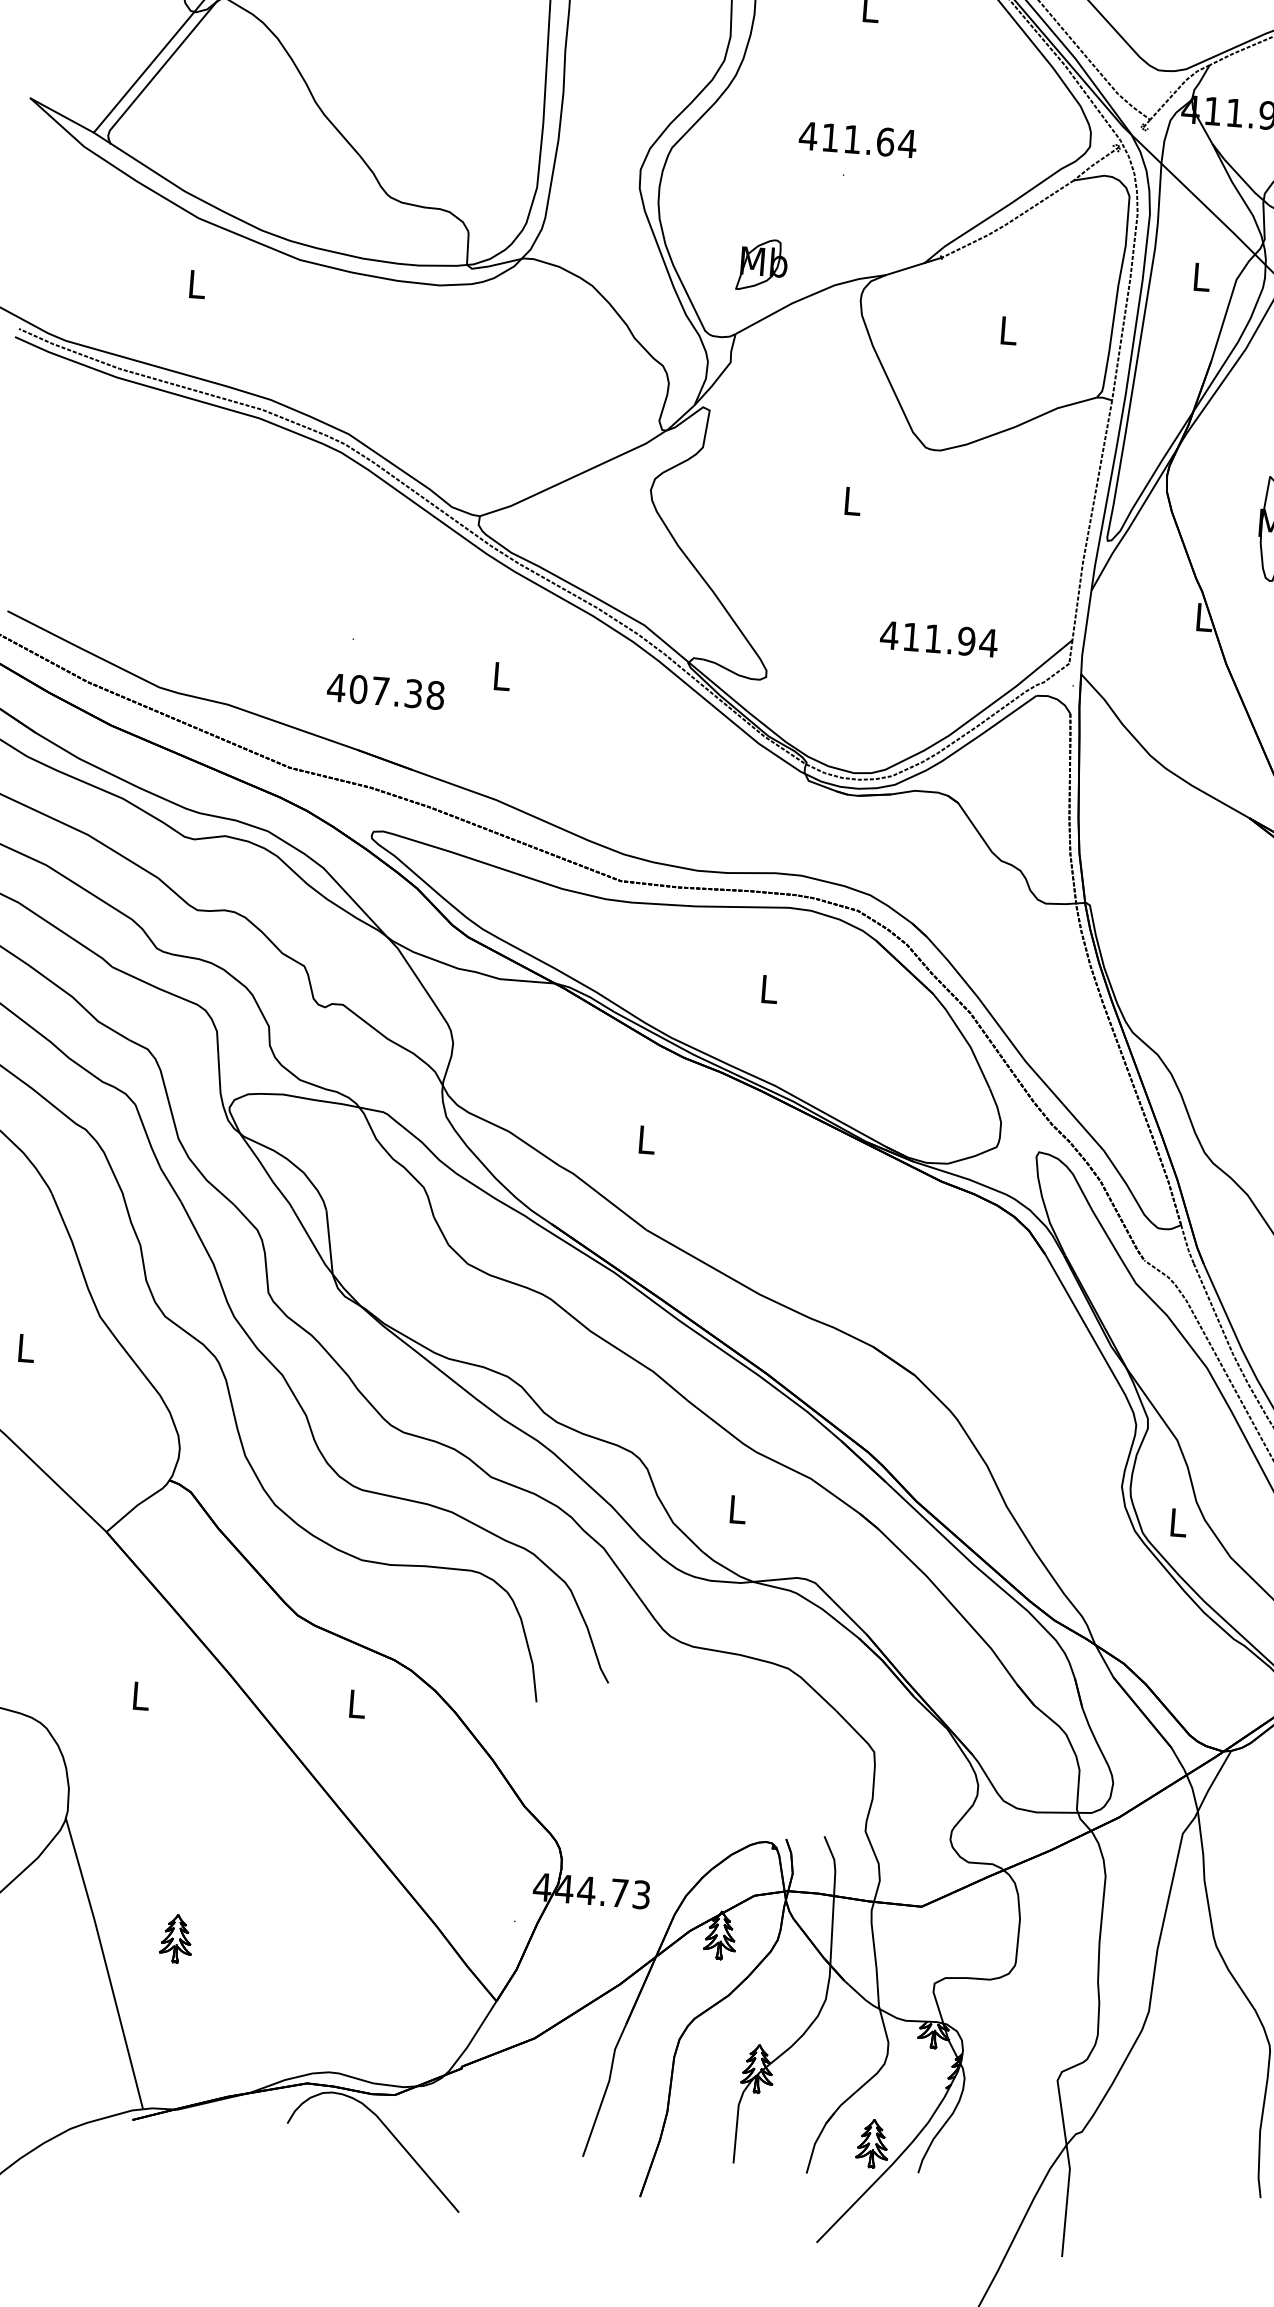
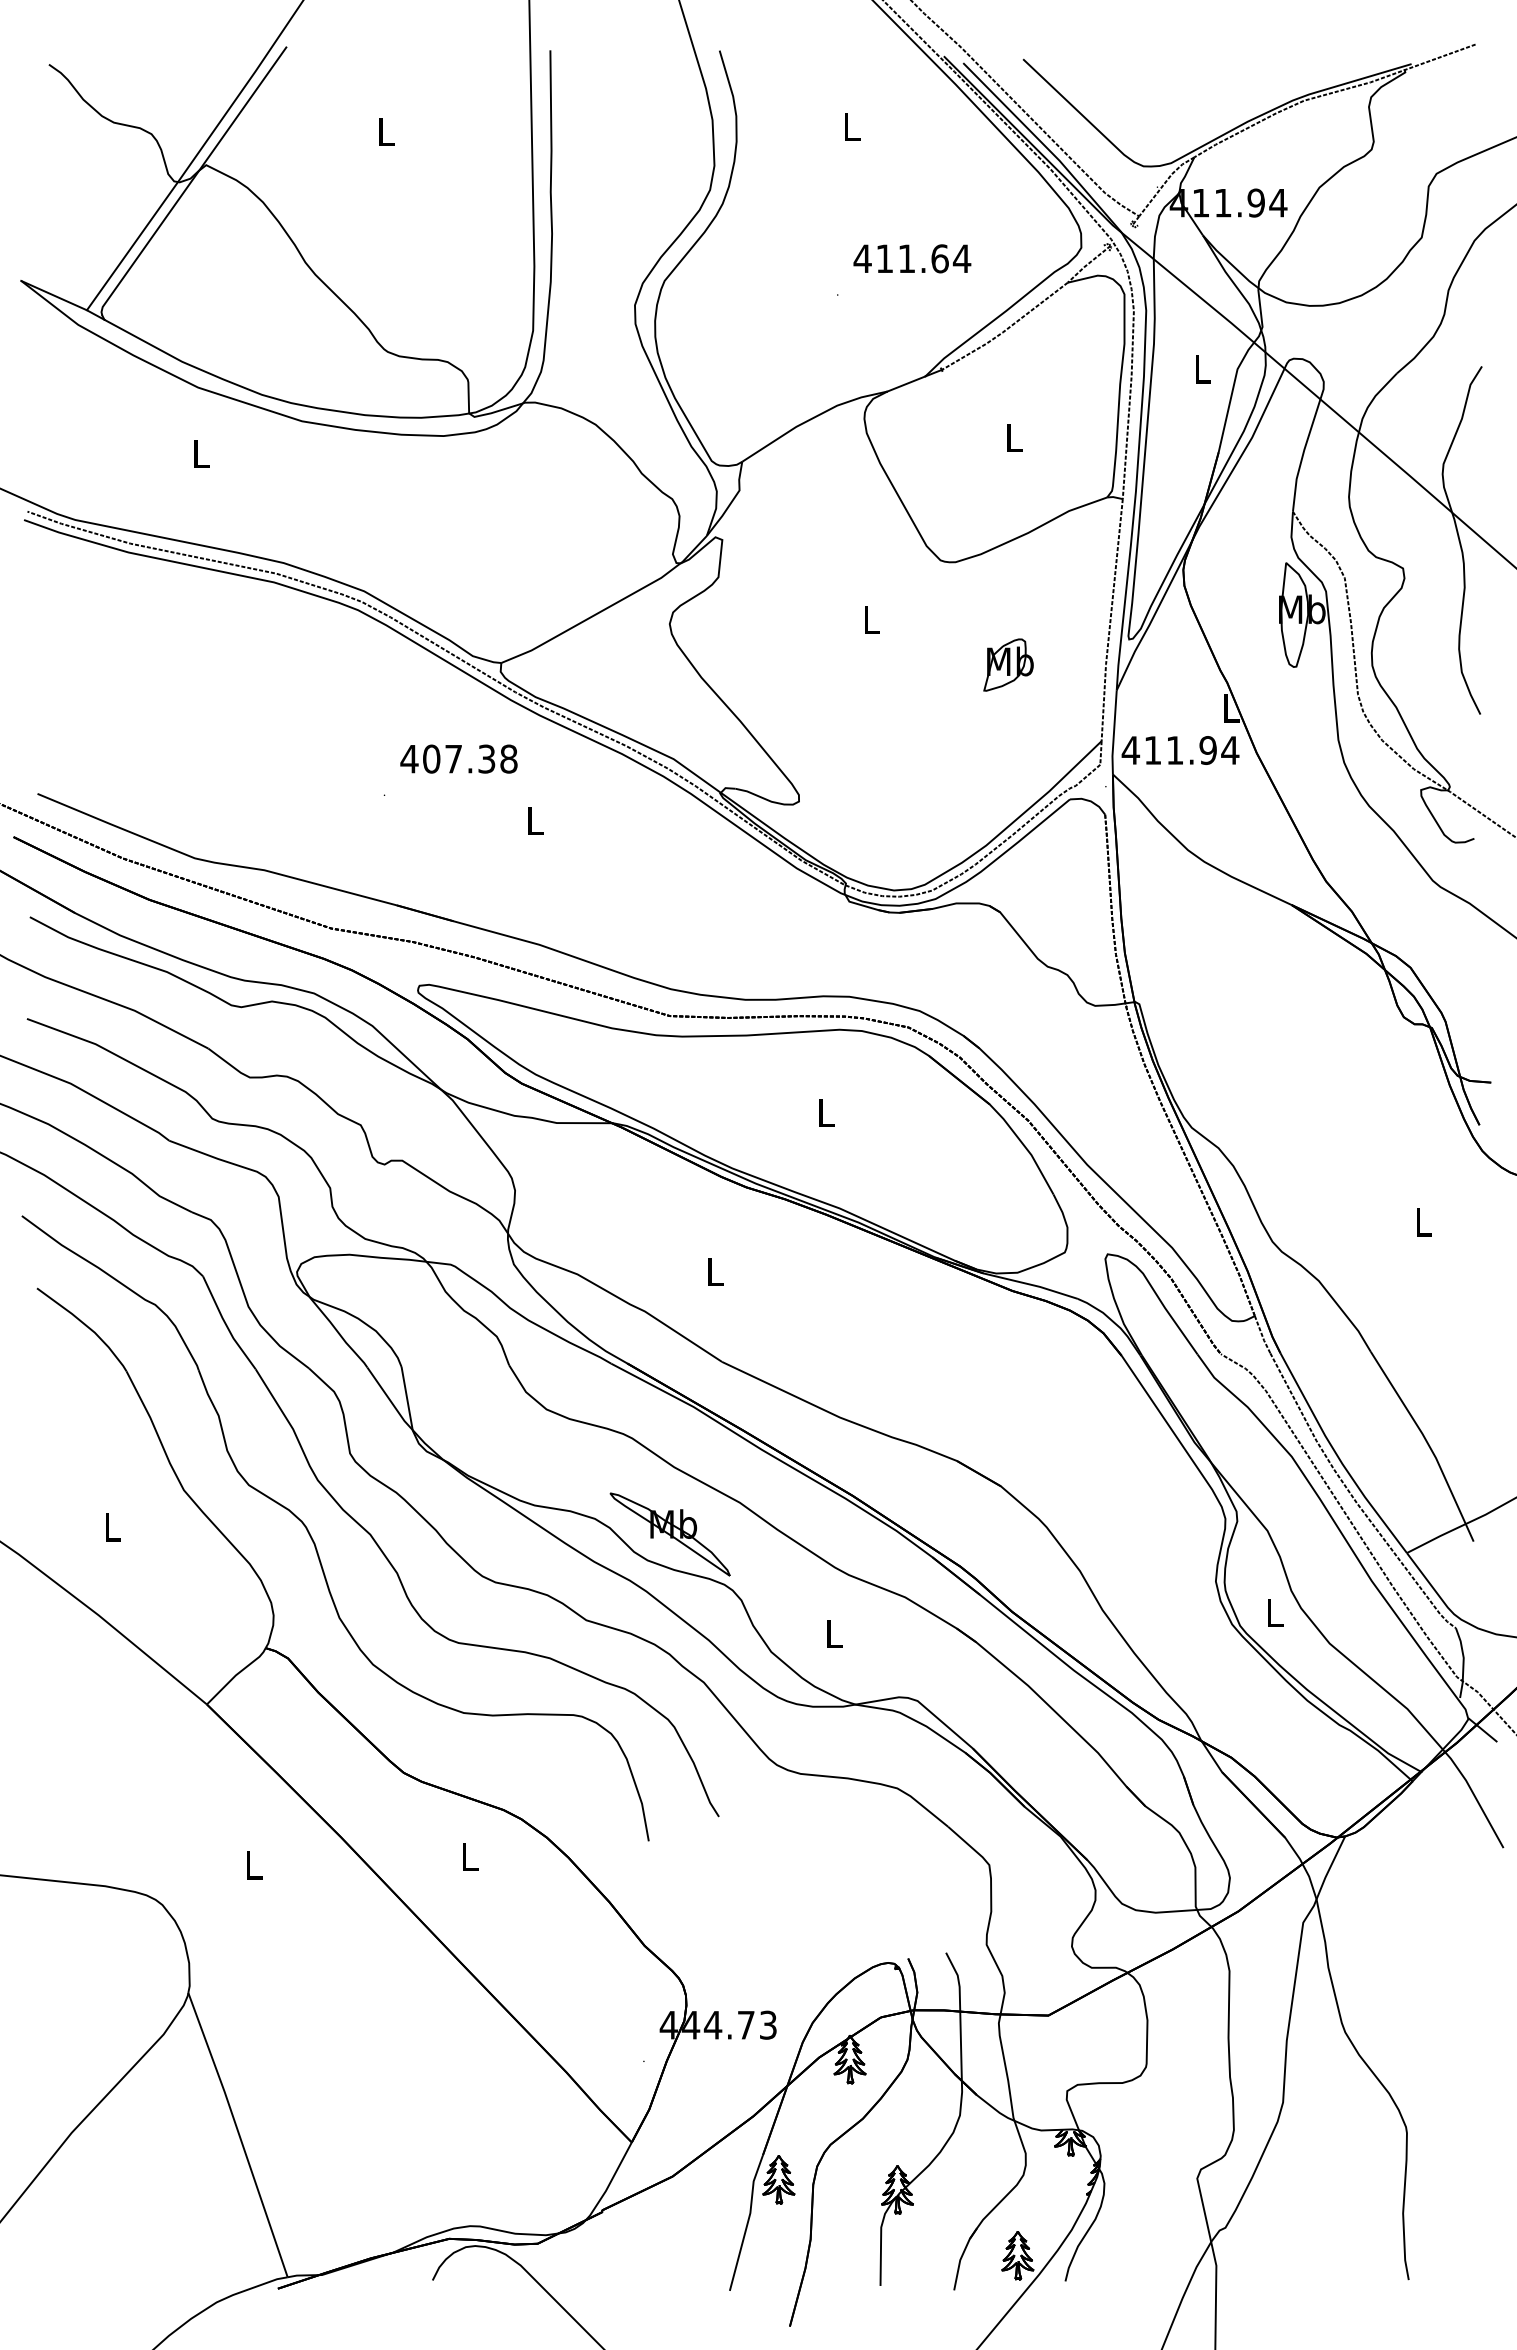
text: (858, 139) -> (912, 258), moved
part: (762, 264) -> (1008, 664), moved
text: (939, 639) -> (1180, 750), moved
text: (385, 690) -> (458, 758), moved
part: (580, 1398) -> (669, 1534), added
part: (176, 1938) -> (778, 2179), moved

